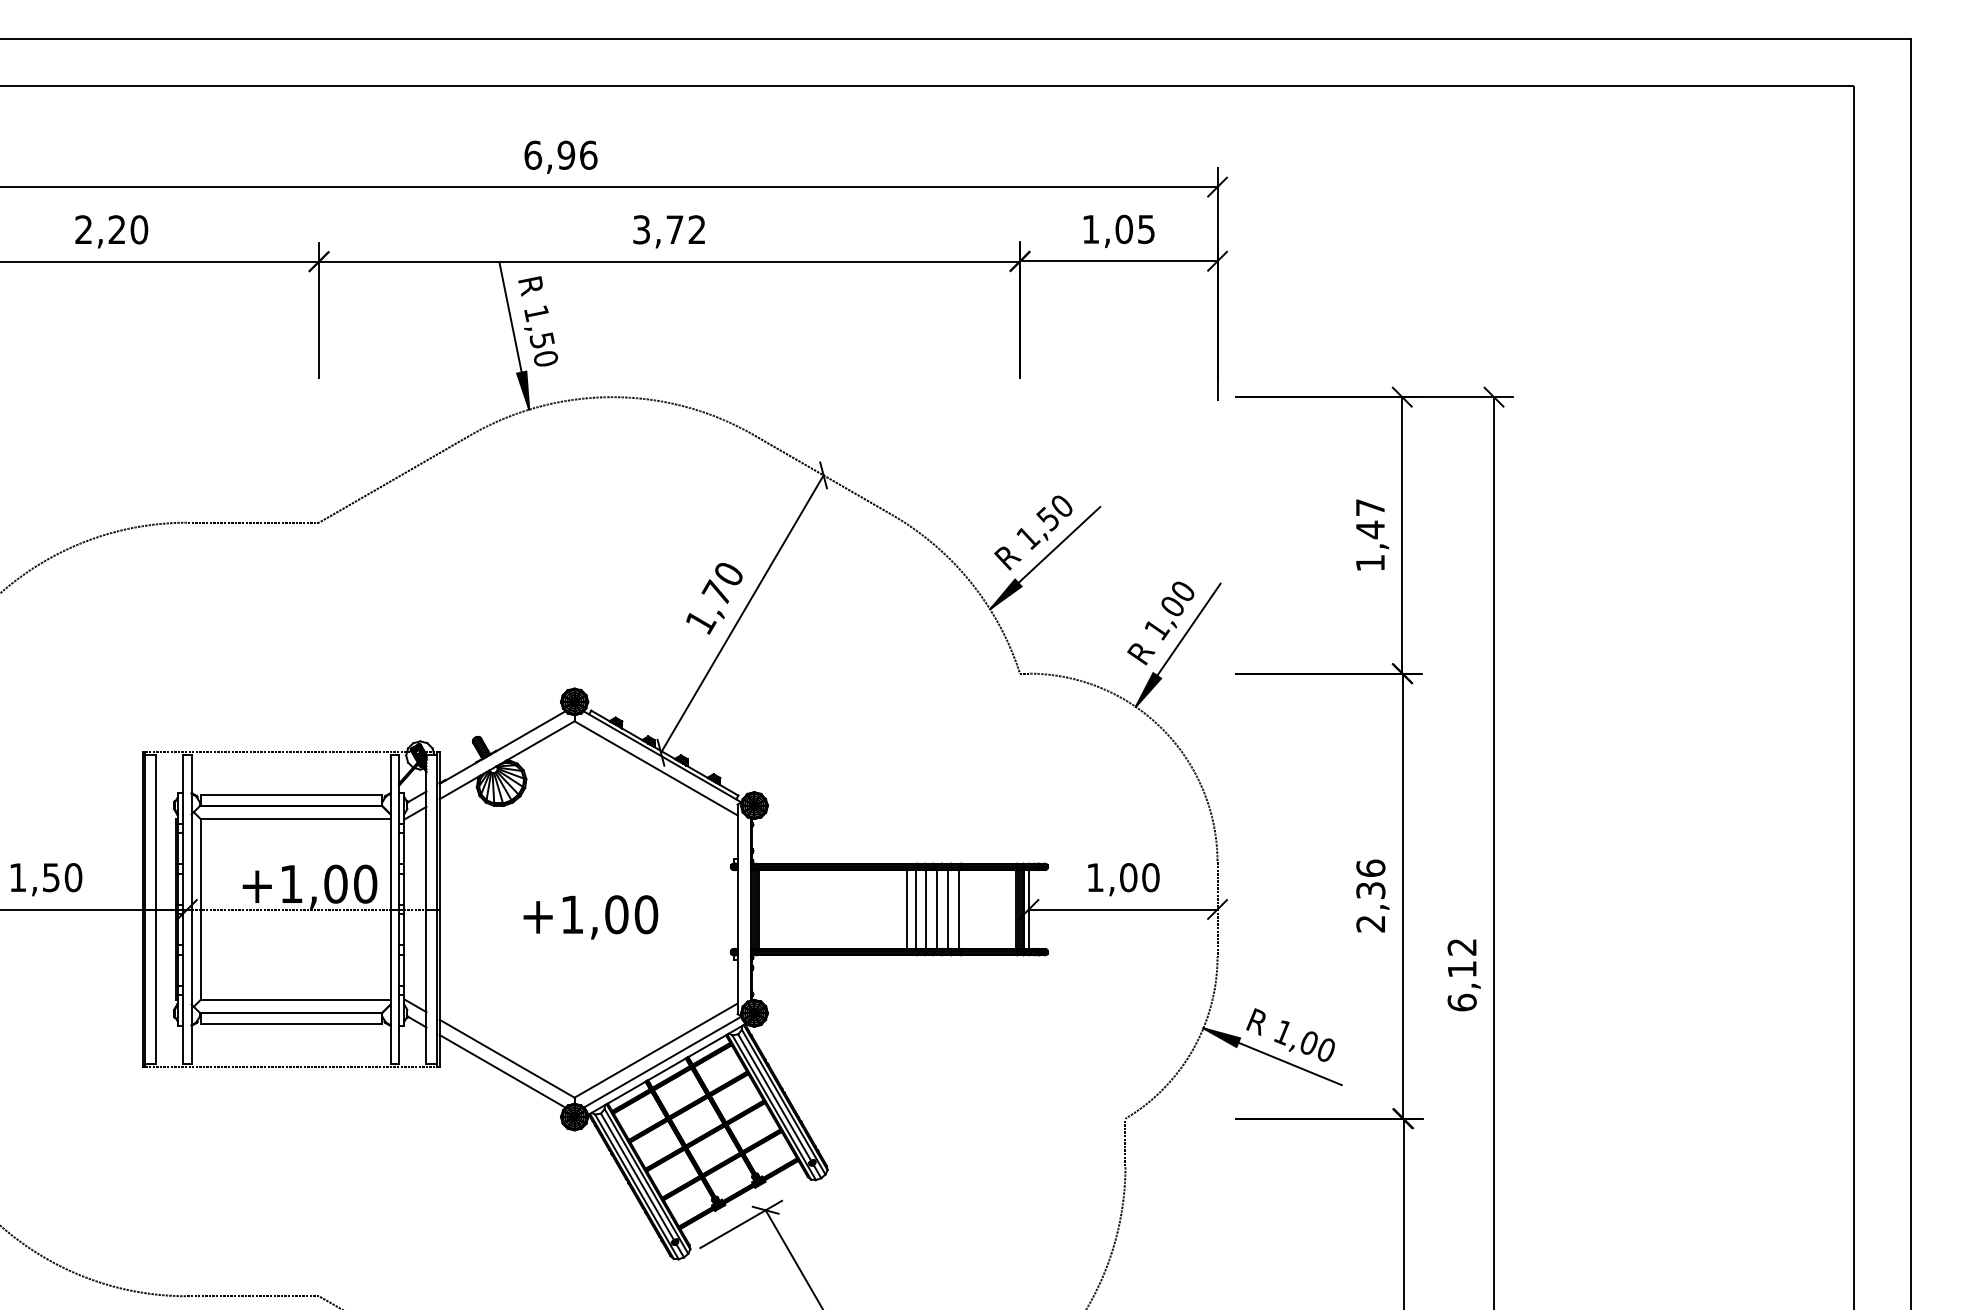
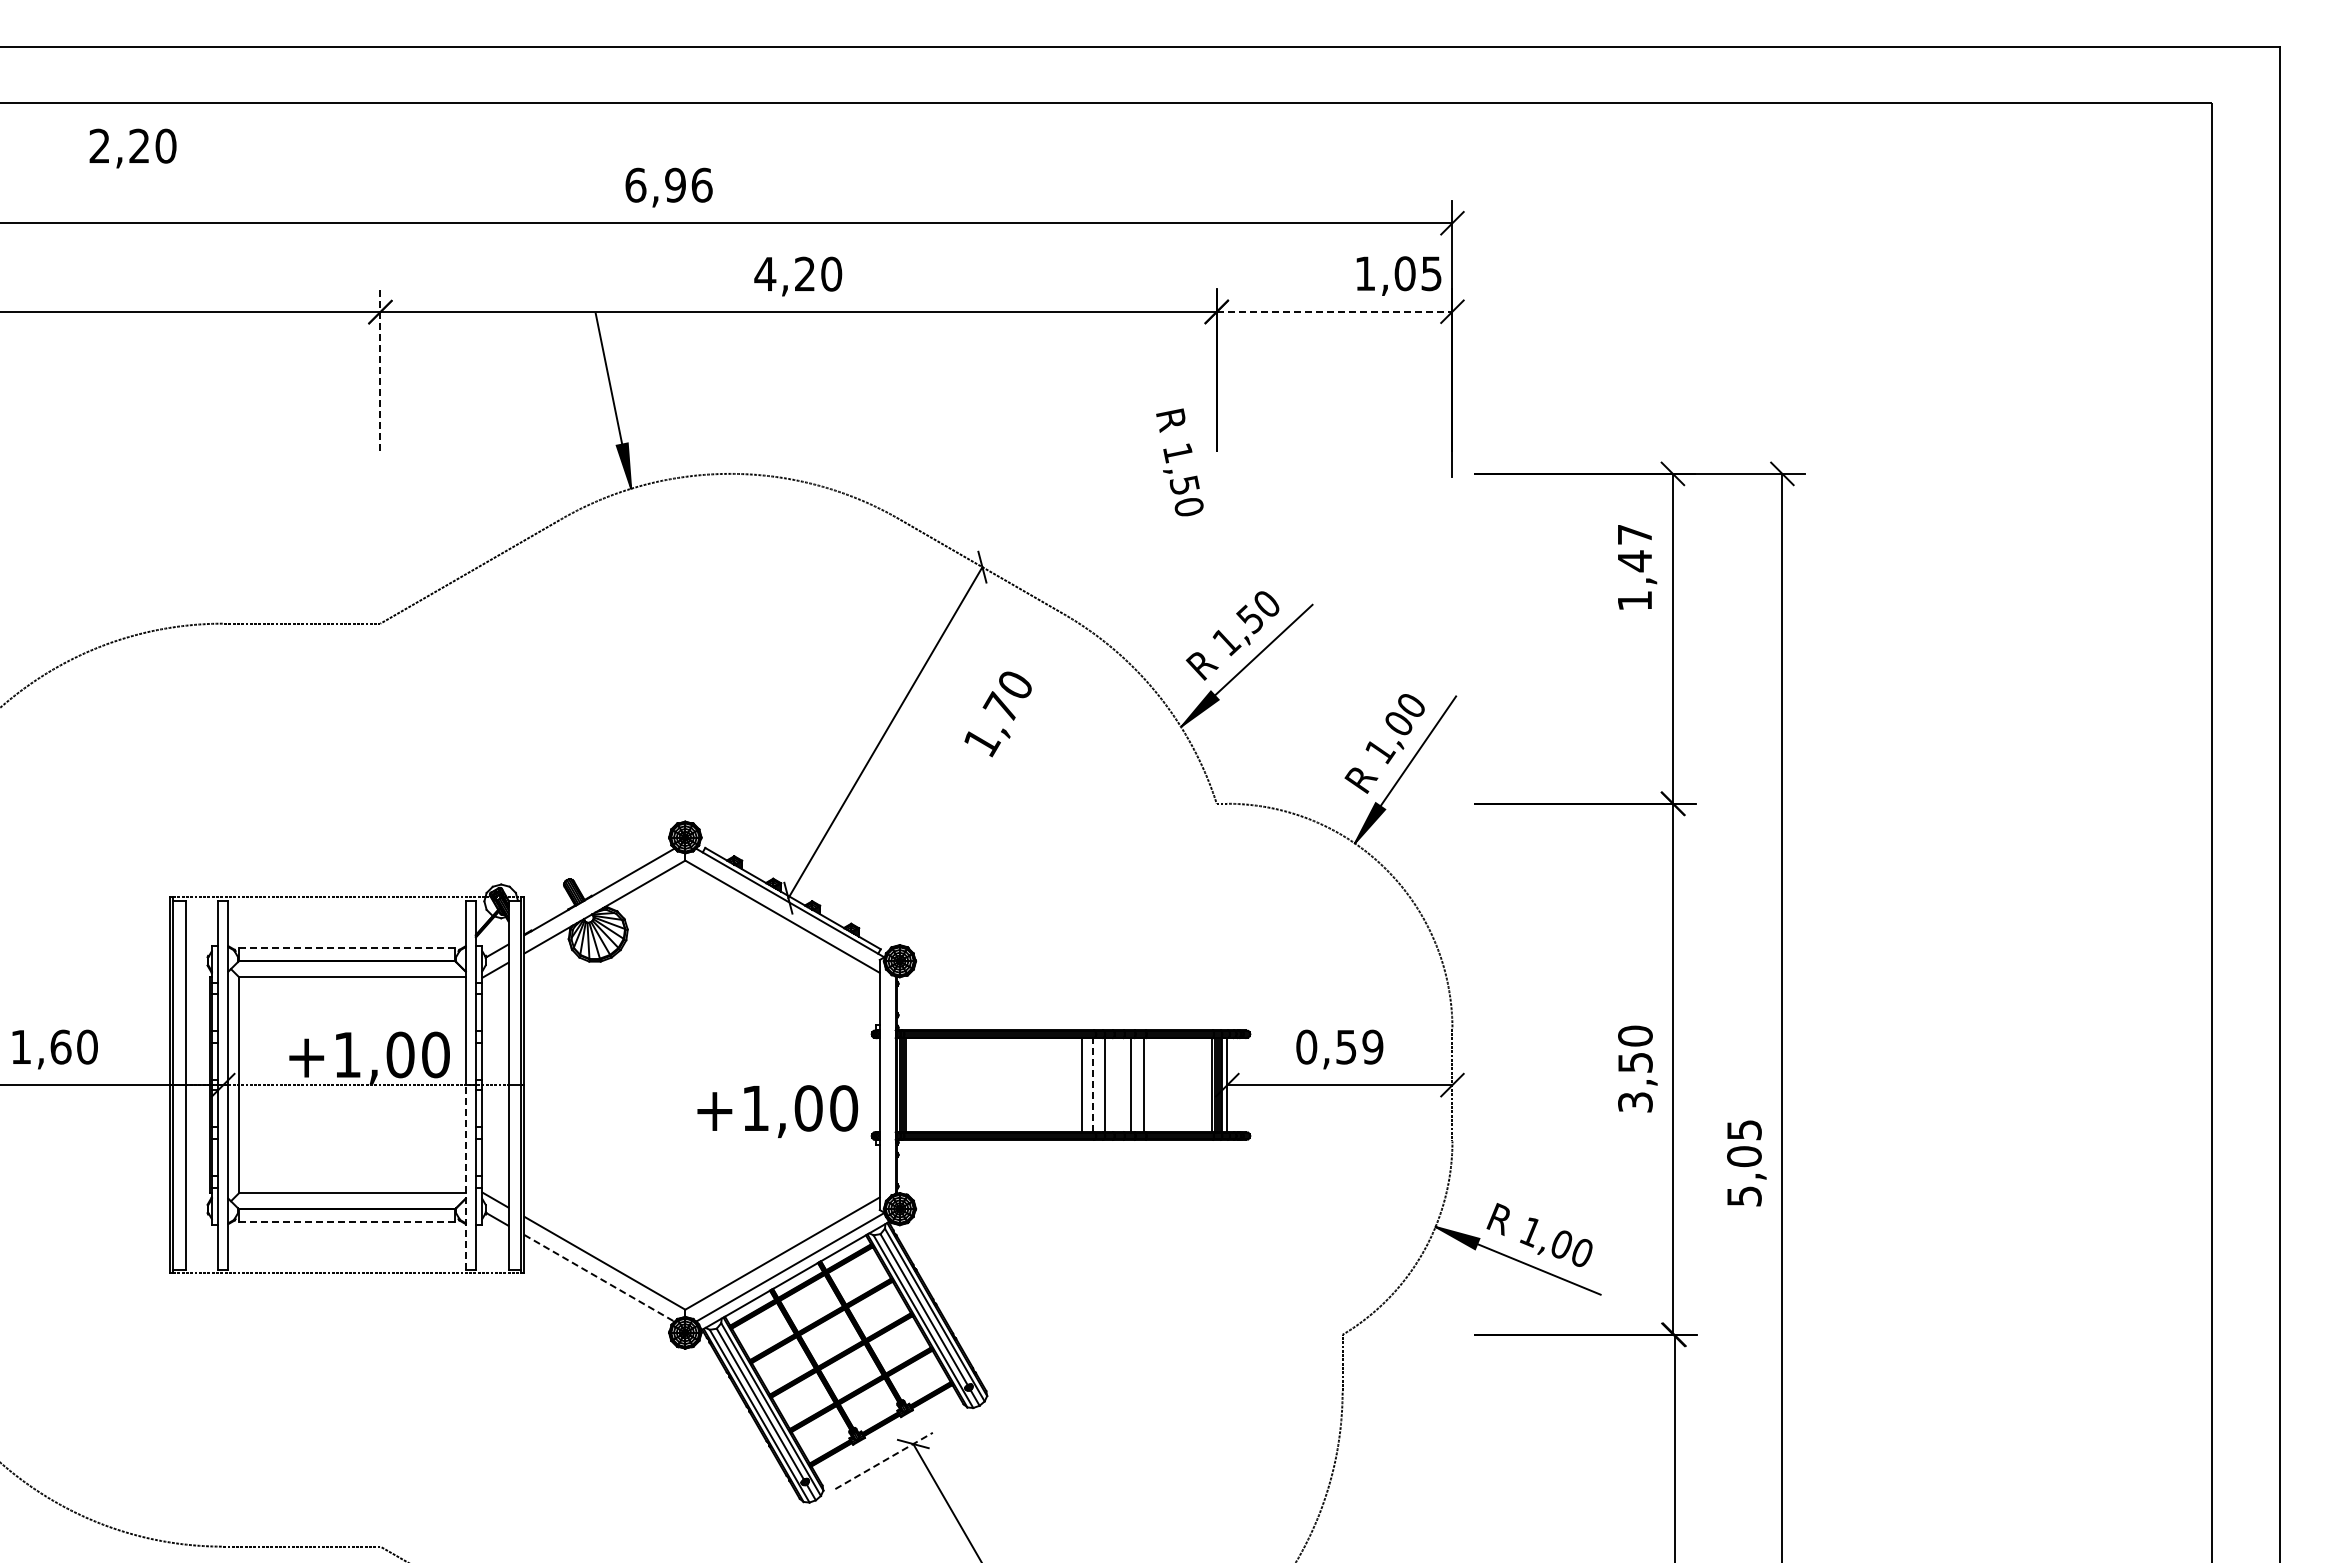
text: (669, 229) -> (798, 273), 3,72 -> 4,20
text: (1118, 230) -> (1398, 275), moved
text: (111, 231) -> (132, 148), moved
line: (1118, 261) -> (1334, 311), solid -> dashed
line: (319, 310) -> (380, 370), solid -> dashed
text: (537, 321) -> (1179, 462), moved
text: (1372, 535) -> (1637, 567), moved
text: (713, 598) -> (997, 714), moved
line: (291, 794) -> (347, 948), solid -> dashed
text: (50, 877) -> (60, 1046), 1,50 -> 1,60
text: (1122, 877) -> (1339, 1046), 1,00 -> 0,59
text: (1370, 895) -> (1635, 1068), 2,36 -> 3,50
line: (915, 908) -> (1092, 1084), solid -> dashed
line: (936, 909) -> (1117, 1085), removed
text: (590, 917) -> (777, 1111), moved
text: (1462, 975) -> (1744, 1163), 6,12 -> 5,05
line: (390, 986) -> (465, 1176), solid -> dashed
line: (291, 1024) -> (347, 1222), solid -> dashed
line: (502, 1071) -> (599, 1278), solid -> dashed
line: (741, 1224) -> (884, 1460), solid -> dashed

